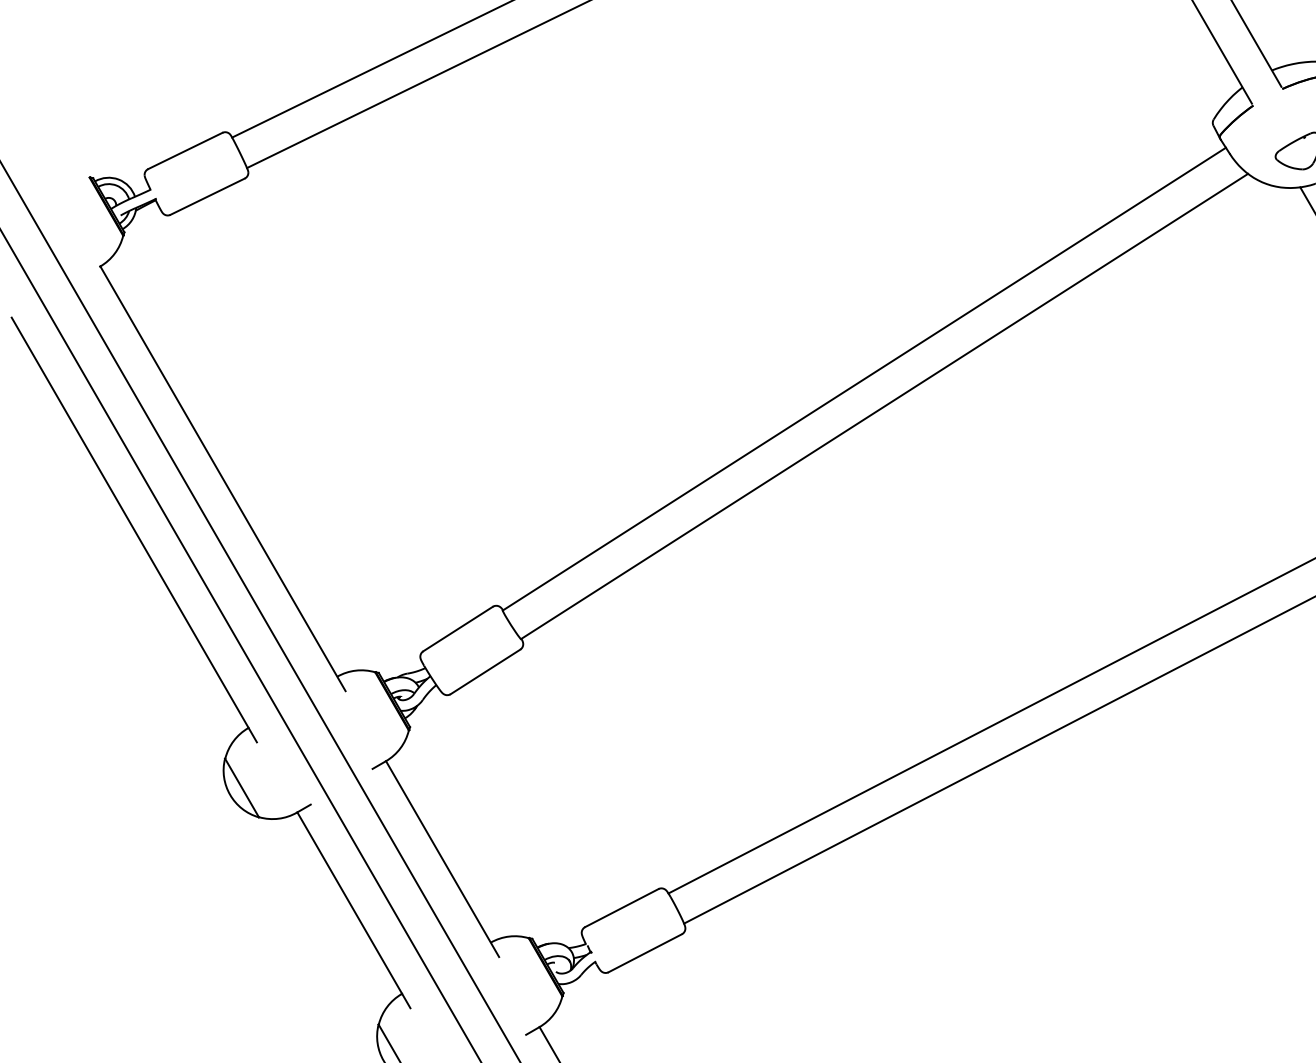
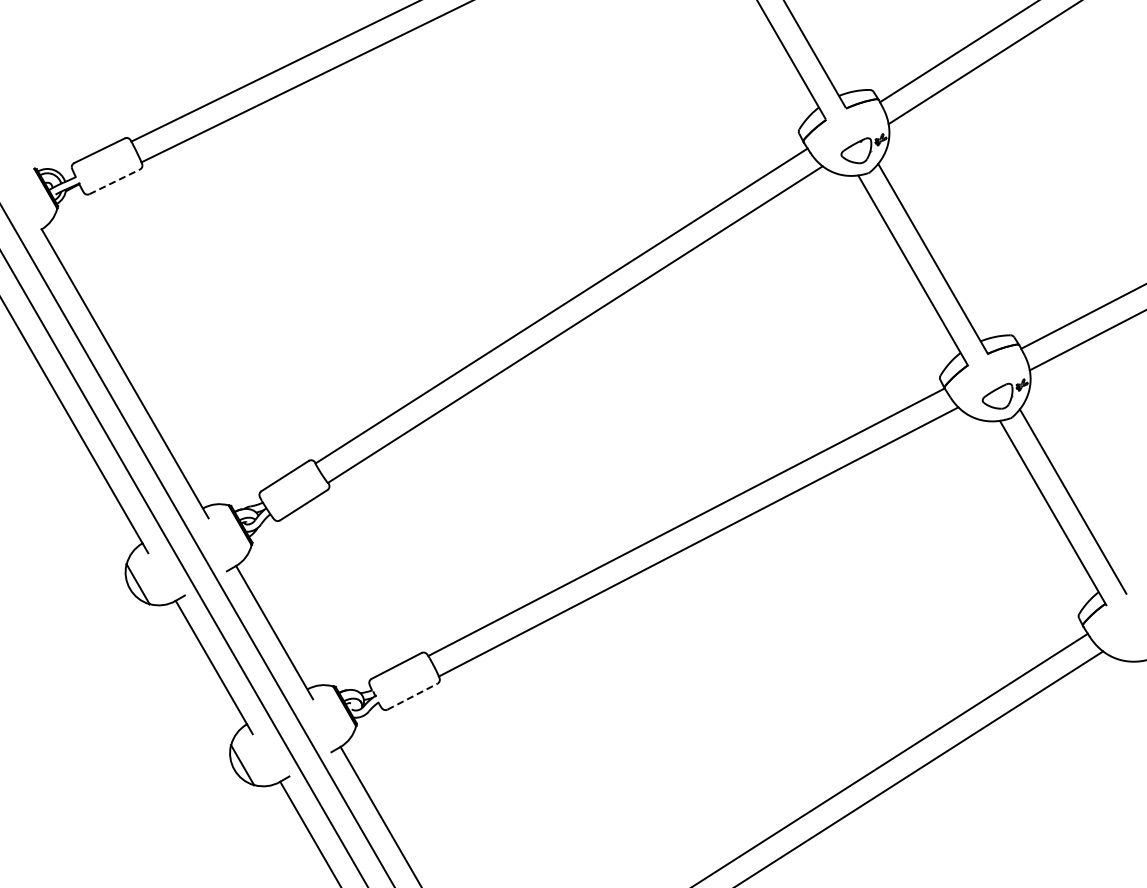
line: (208, 196) -> (115, 181), solid -> dashed
line: (645, 952) -> (412, 696), solid -> dashed

